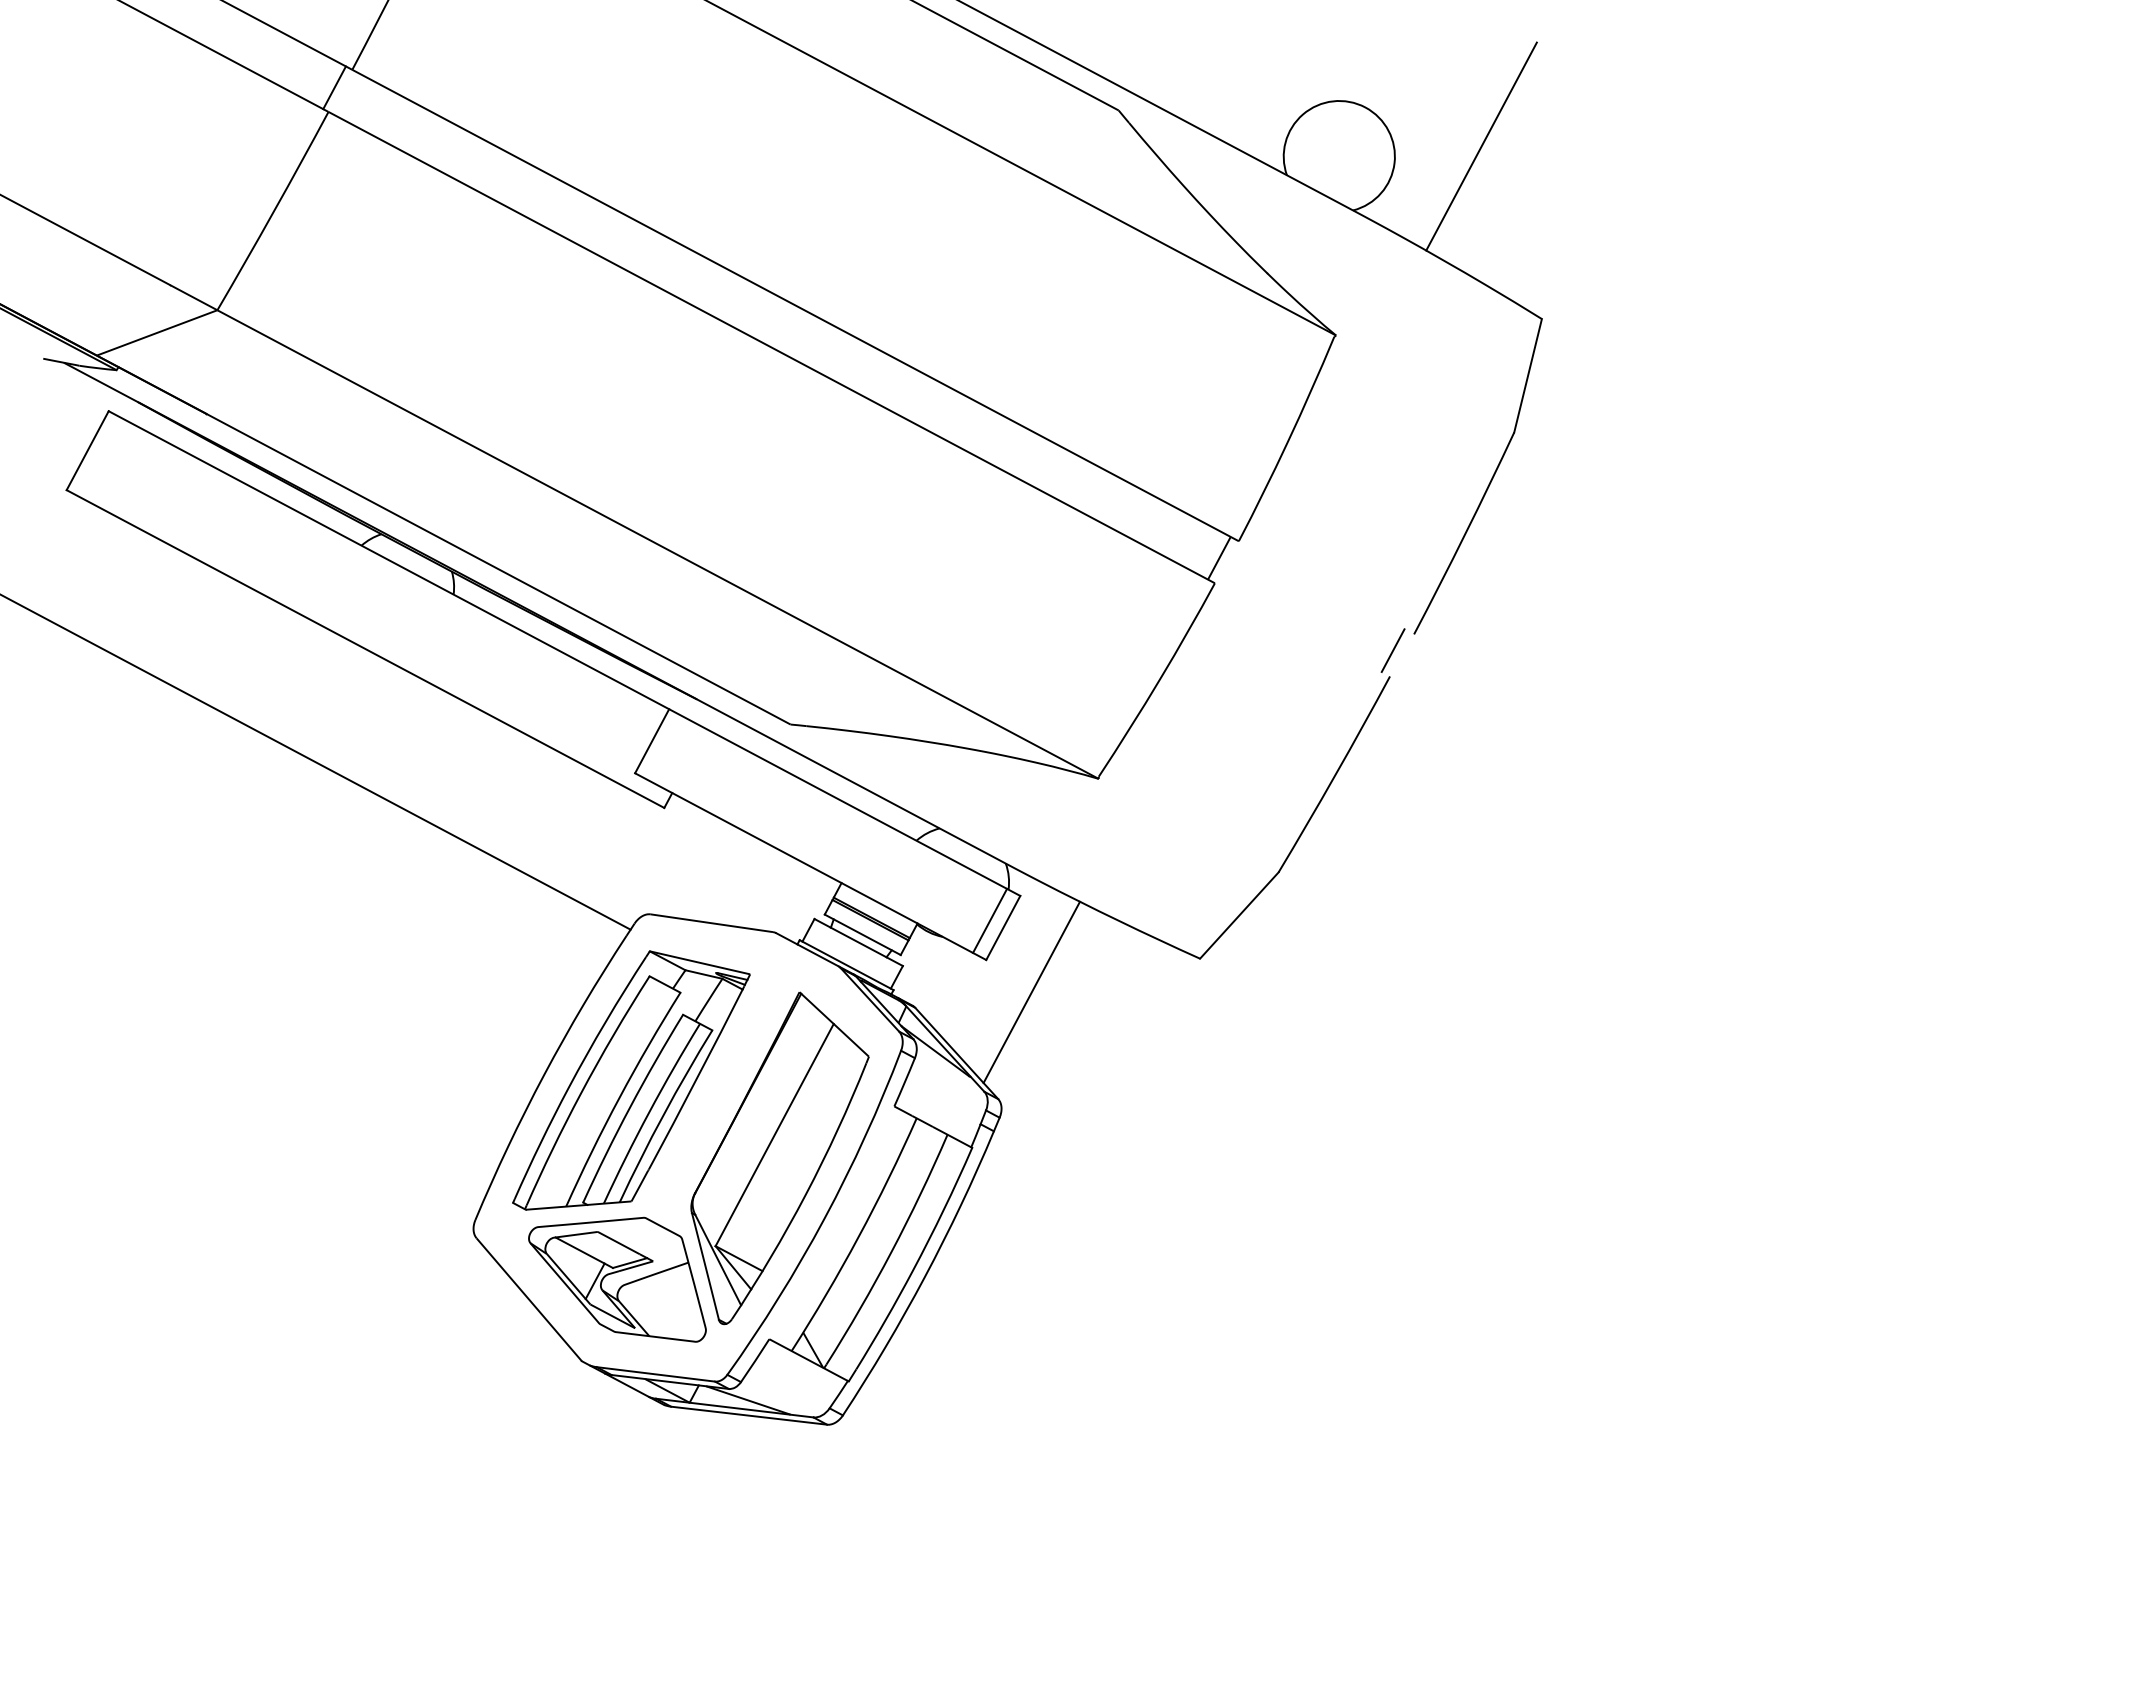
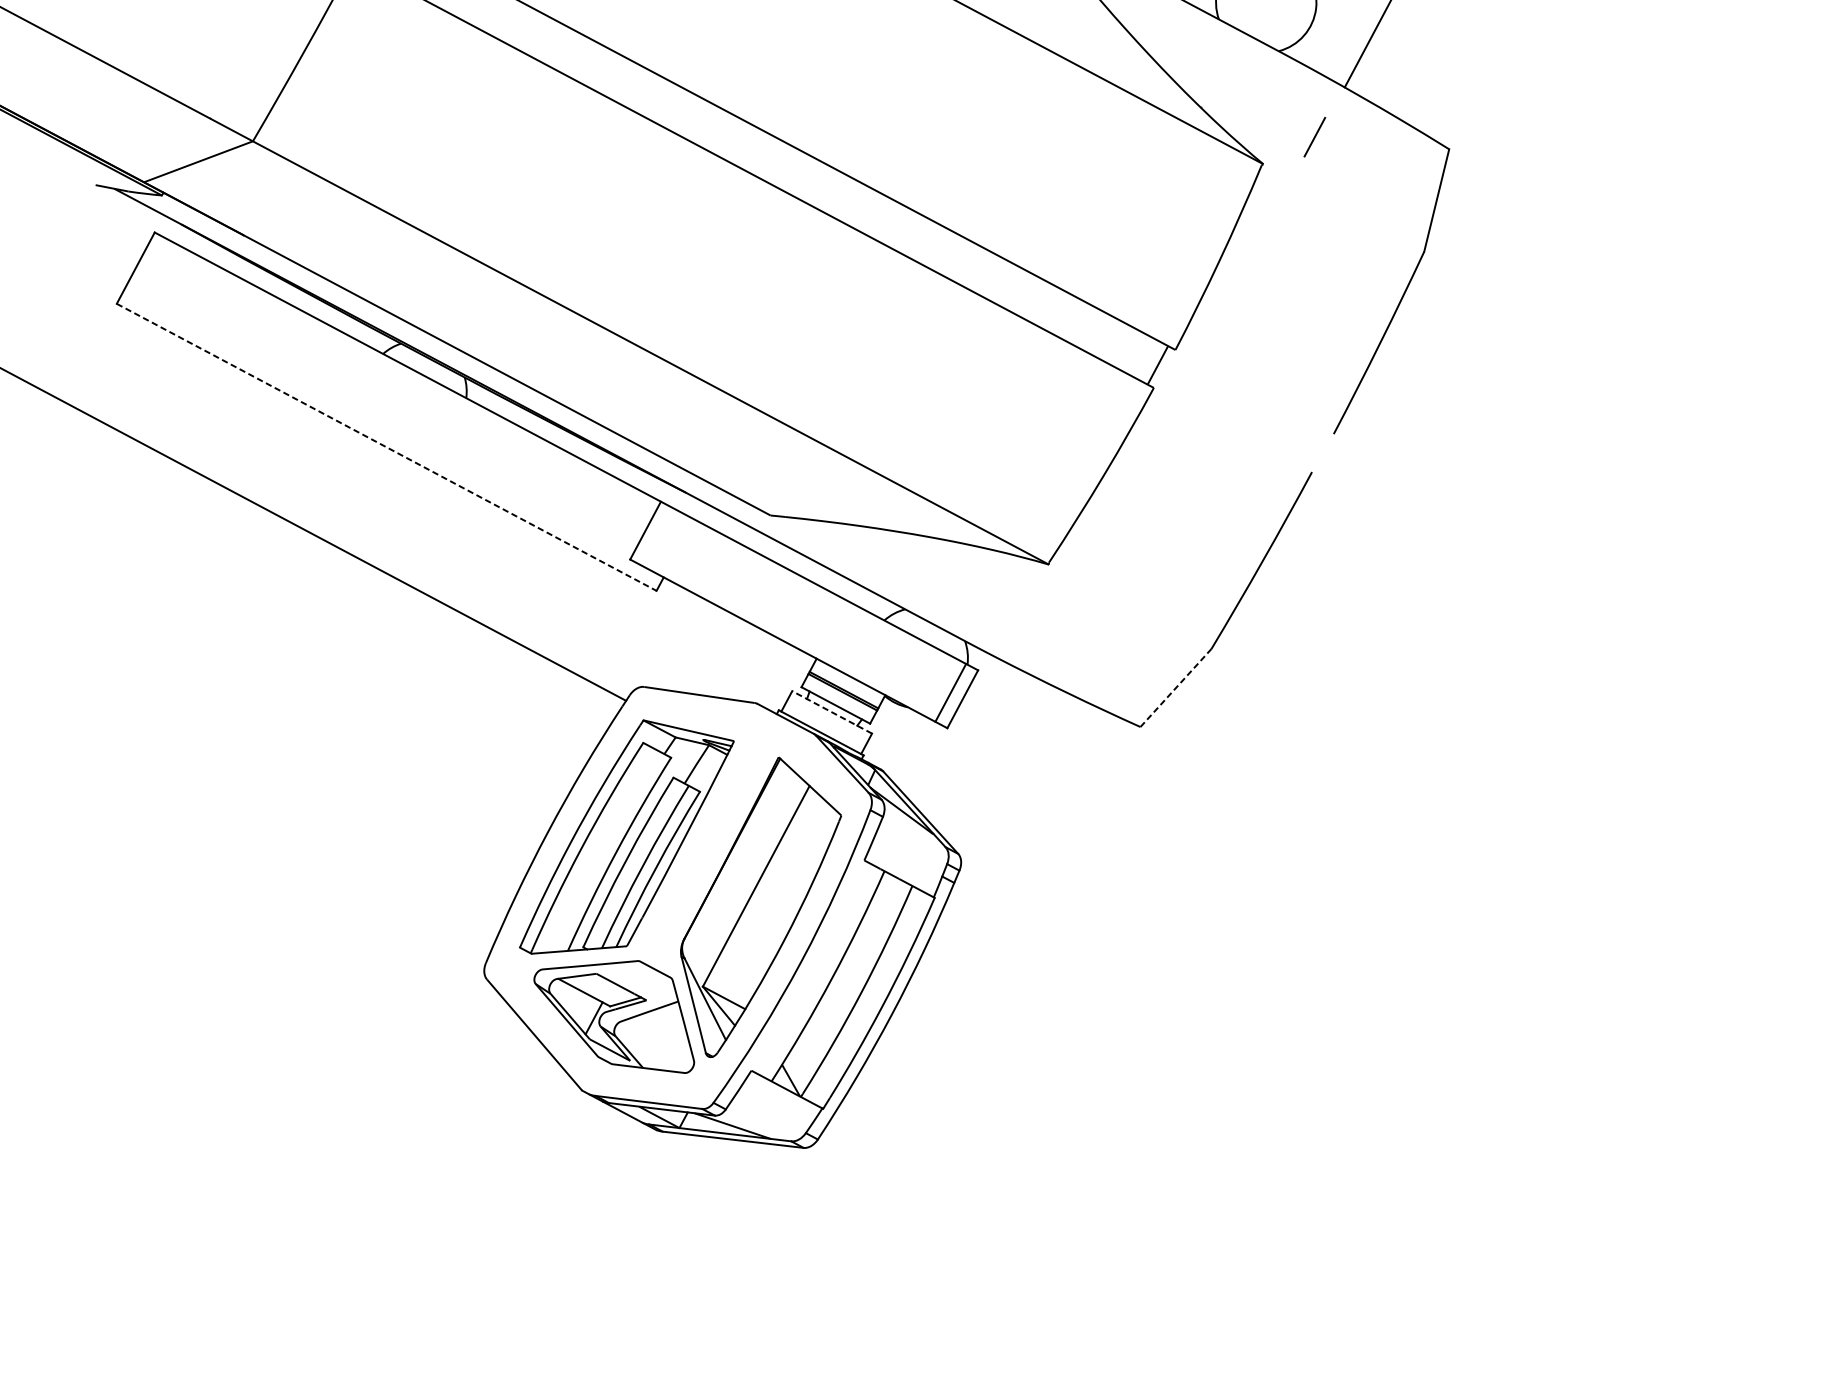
line: (365, 649) -> (386, 447), solid -> dashed
line: (1392, 650) -> (1314, 137), moved
line: (1239, 915) -> (1176, 688), solid -> dashed
line: (858, 942) -> (831, 712), solid -> dashed
line: (1031, 992) -> (988, 757), removed

